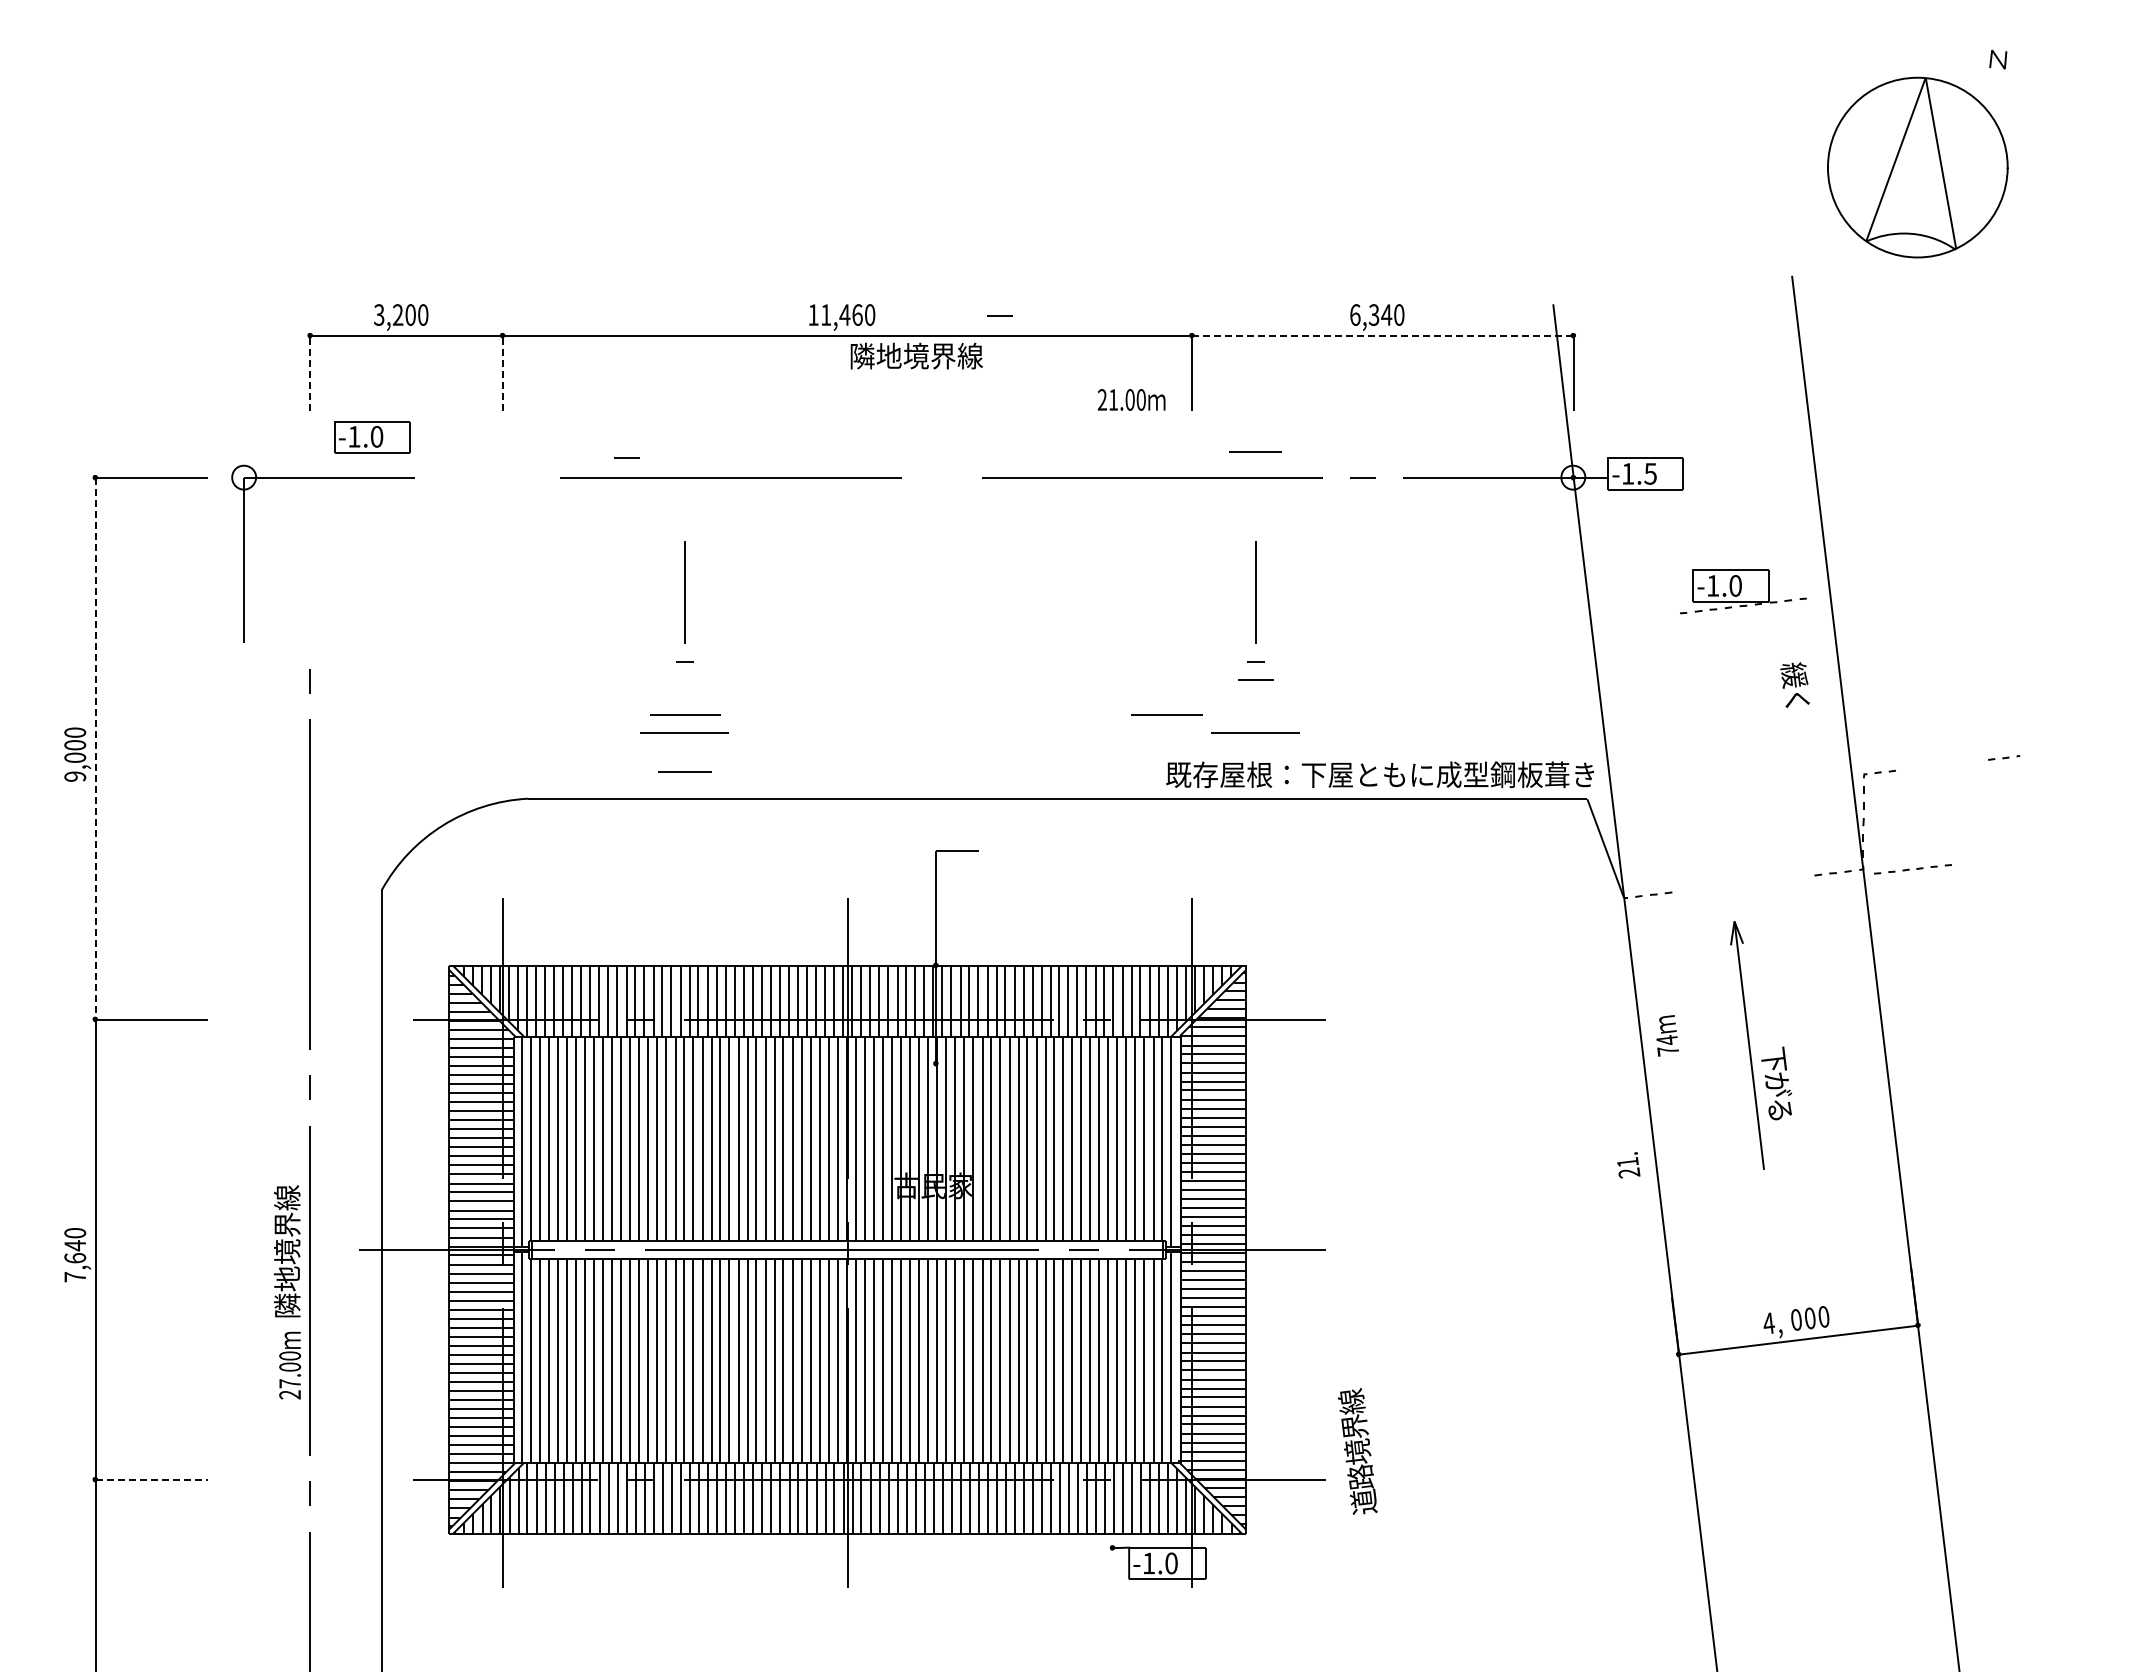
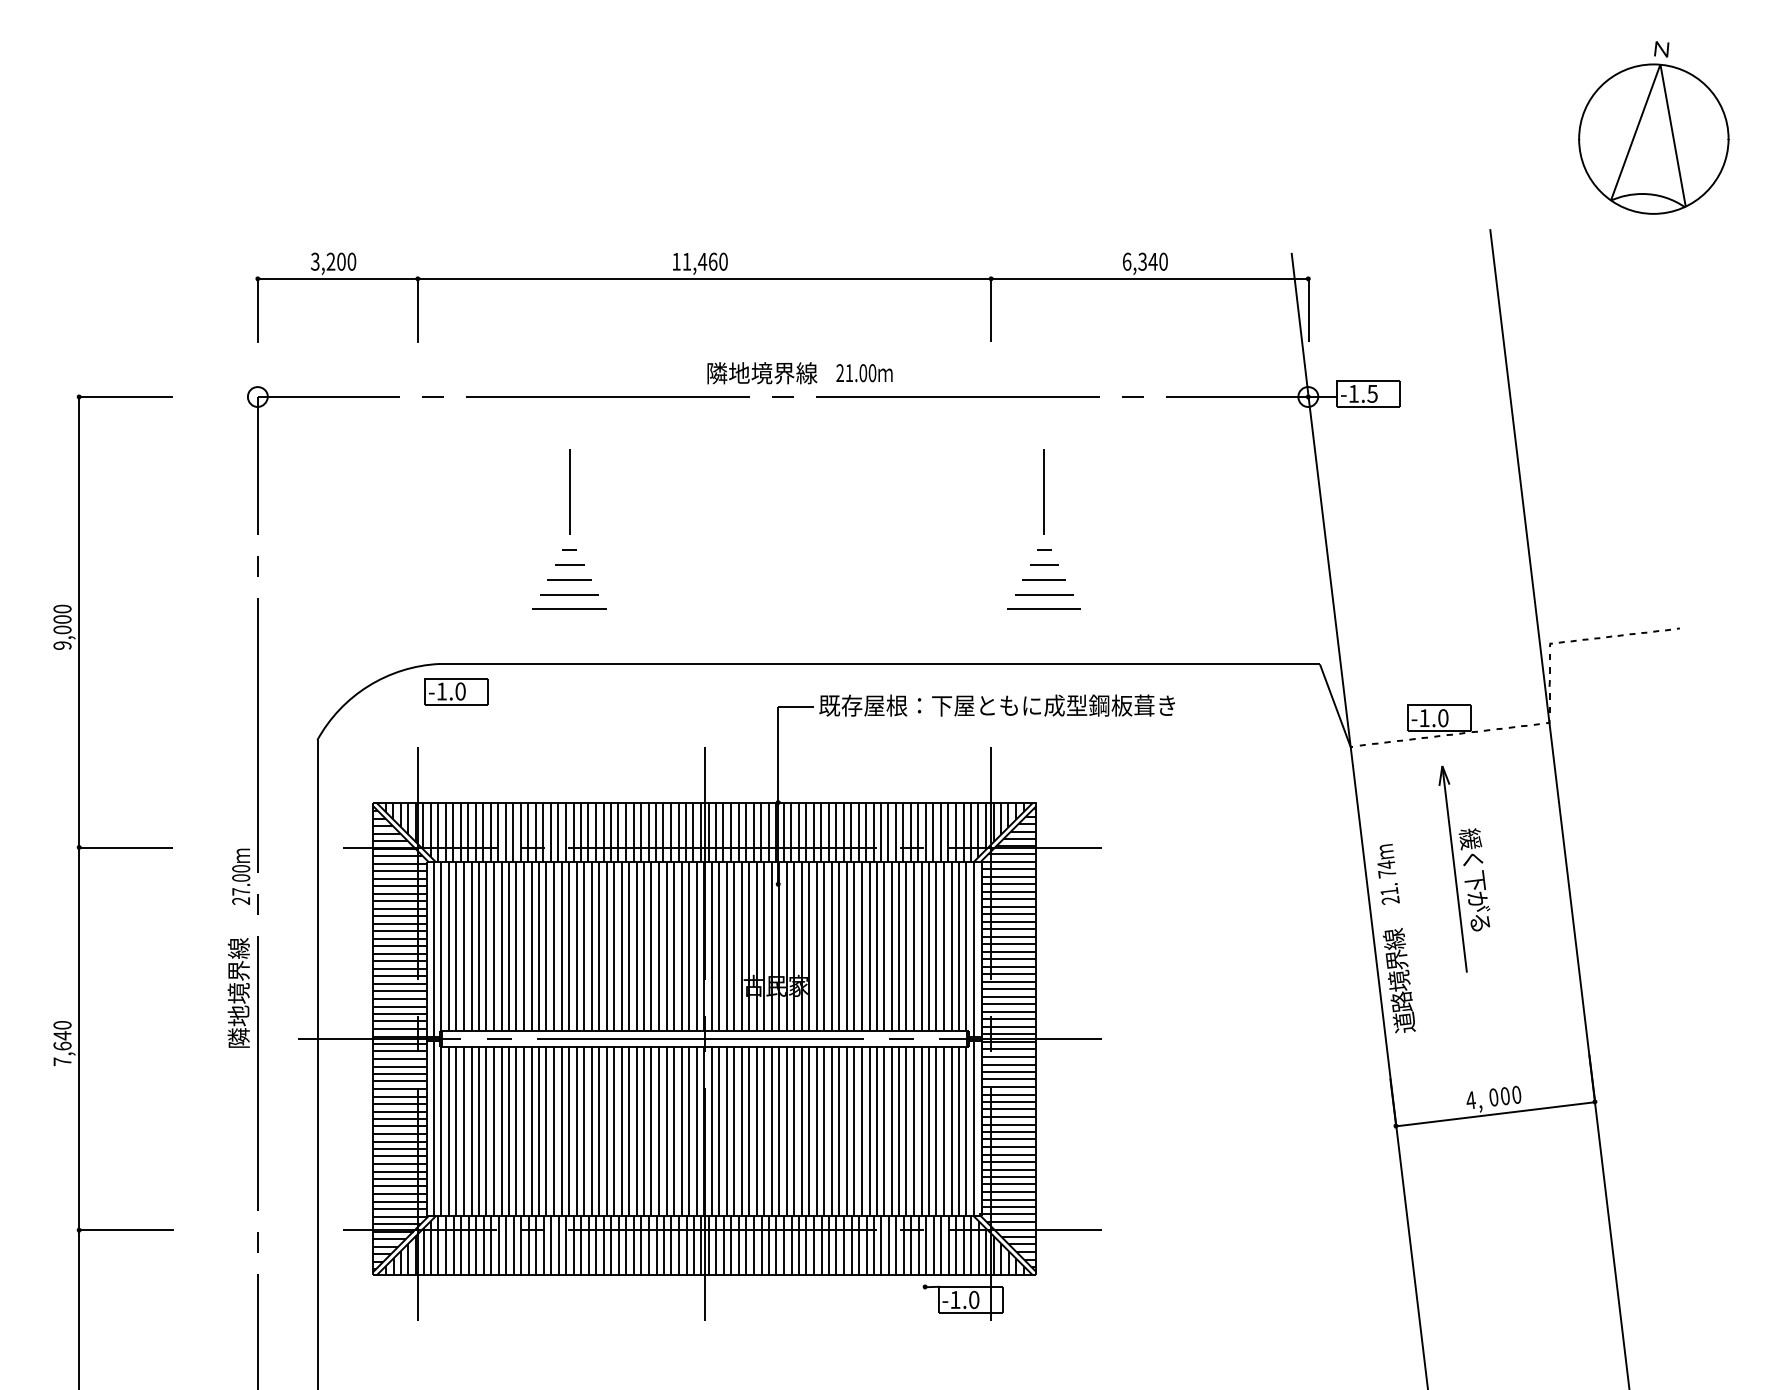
part: (1917, 167) -> (1653, 139), moved
line: (999, 315) -> (782, 396), moved
line: (1382, 335) -> (1149, 278), dashed -> solid
text: (916, 355) -> (762, 372), moved
line: (310, 373) -> (258, 310), dashed -> solid
line: (502, 373) -> (417, 310), dashed -> solid
text: (1131, 399) -> (864, 372), moved
part: (372, 437) -> (456, 692), moved
line: (1255, 451) -> (1044, 578), moved
line: (626, 457) -> (432, 396), moved
part: (322, 478) -> (323, 397), moved
part: (1743, 591) -> (1449, 722), moved
line: (684, 679) -> (569, 564), added
text: (1794, 684) -> (1470, 846), moved
line: (1166, 714) -> (1044, 593), moved
line: (95, 748) -> (79, 622), dashed -> solid
line: (684, 771) -> (569, 578), moved
text: (1380, 774) -> (997, 705), moved
part: (1912, 869) -> (1614, 636), moved
text: (1628, 1165) -> (1389, 894), moved
text: (286, 1251) -> (238, 993), moved
text: (290, 1365) -> (241, 876), moved
text: (1357, 1451) -> (1399, 980), moved
line: (152, 1479) -> (126, 1230), dashed -> solid

